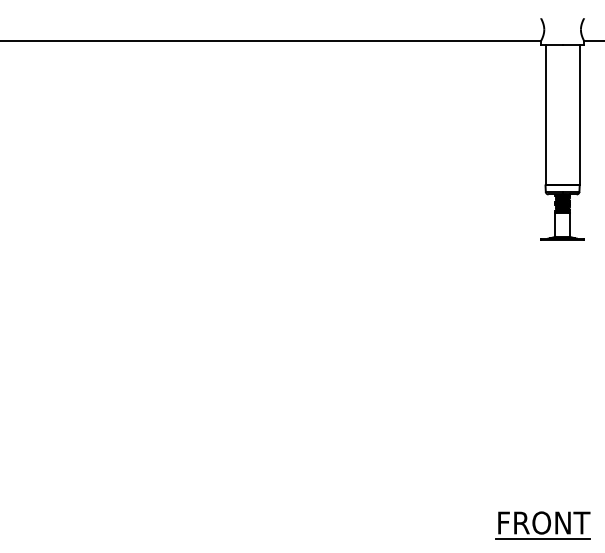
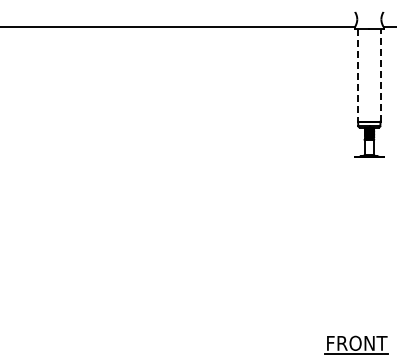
line: (579, 115) -> (380, 75), solid -> dashed
line: (546, 116) -> (358, 76), solid -> dashed

